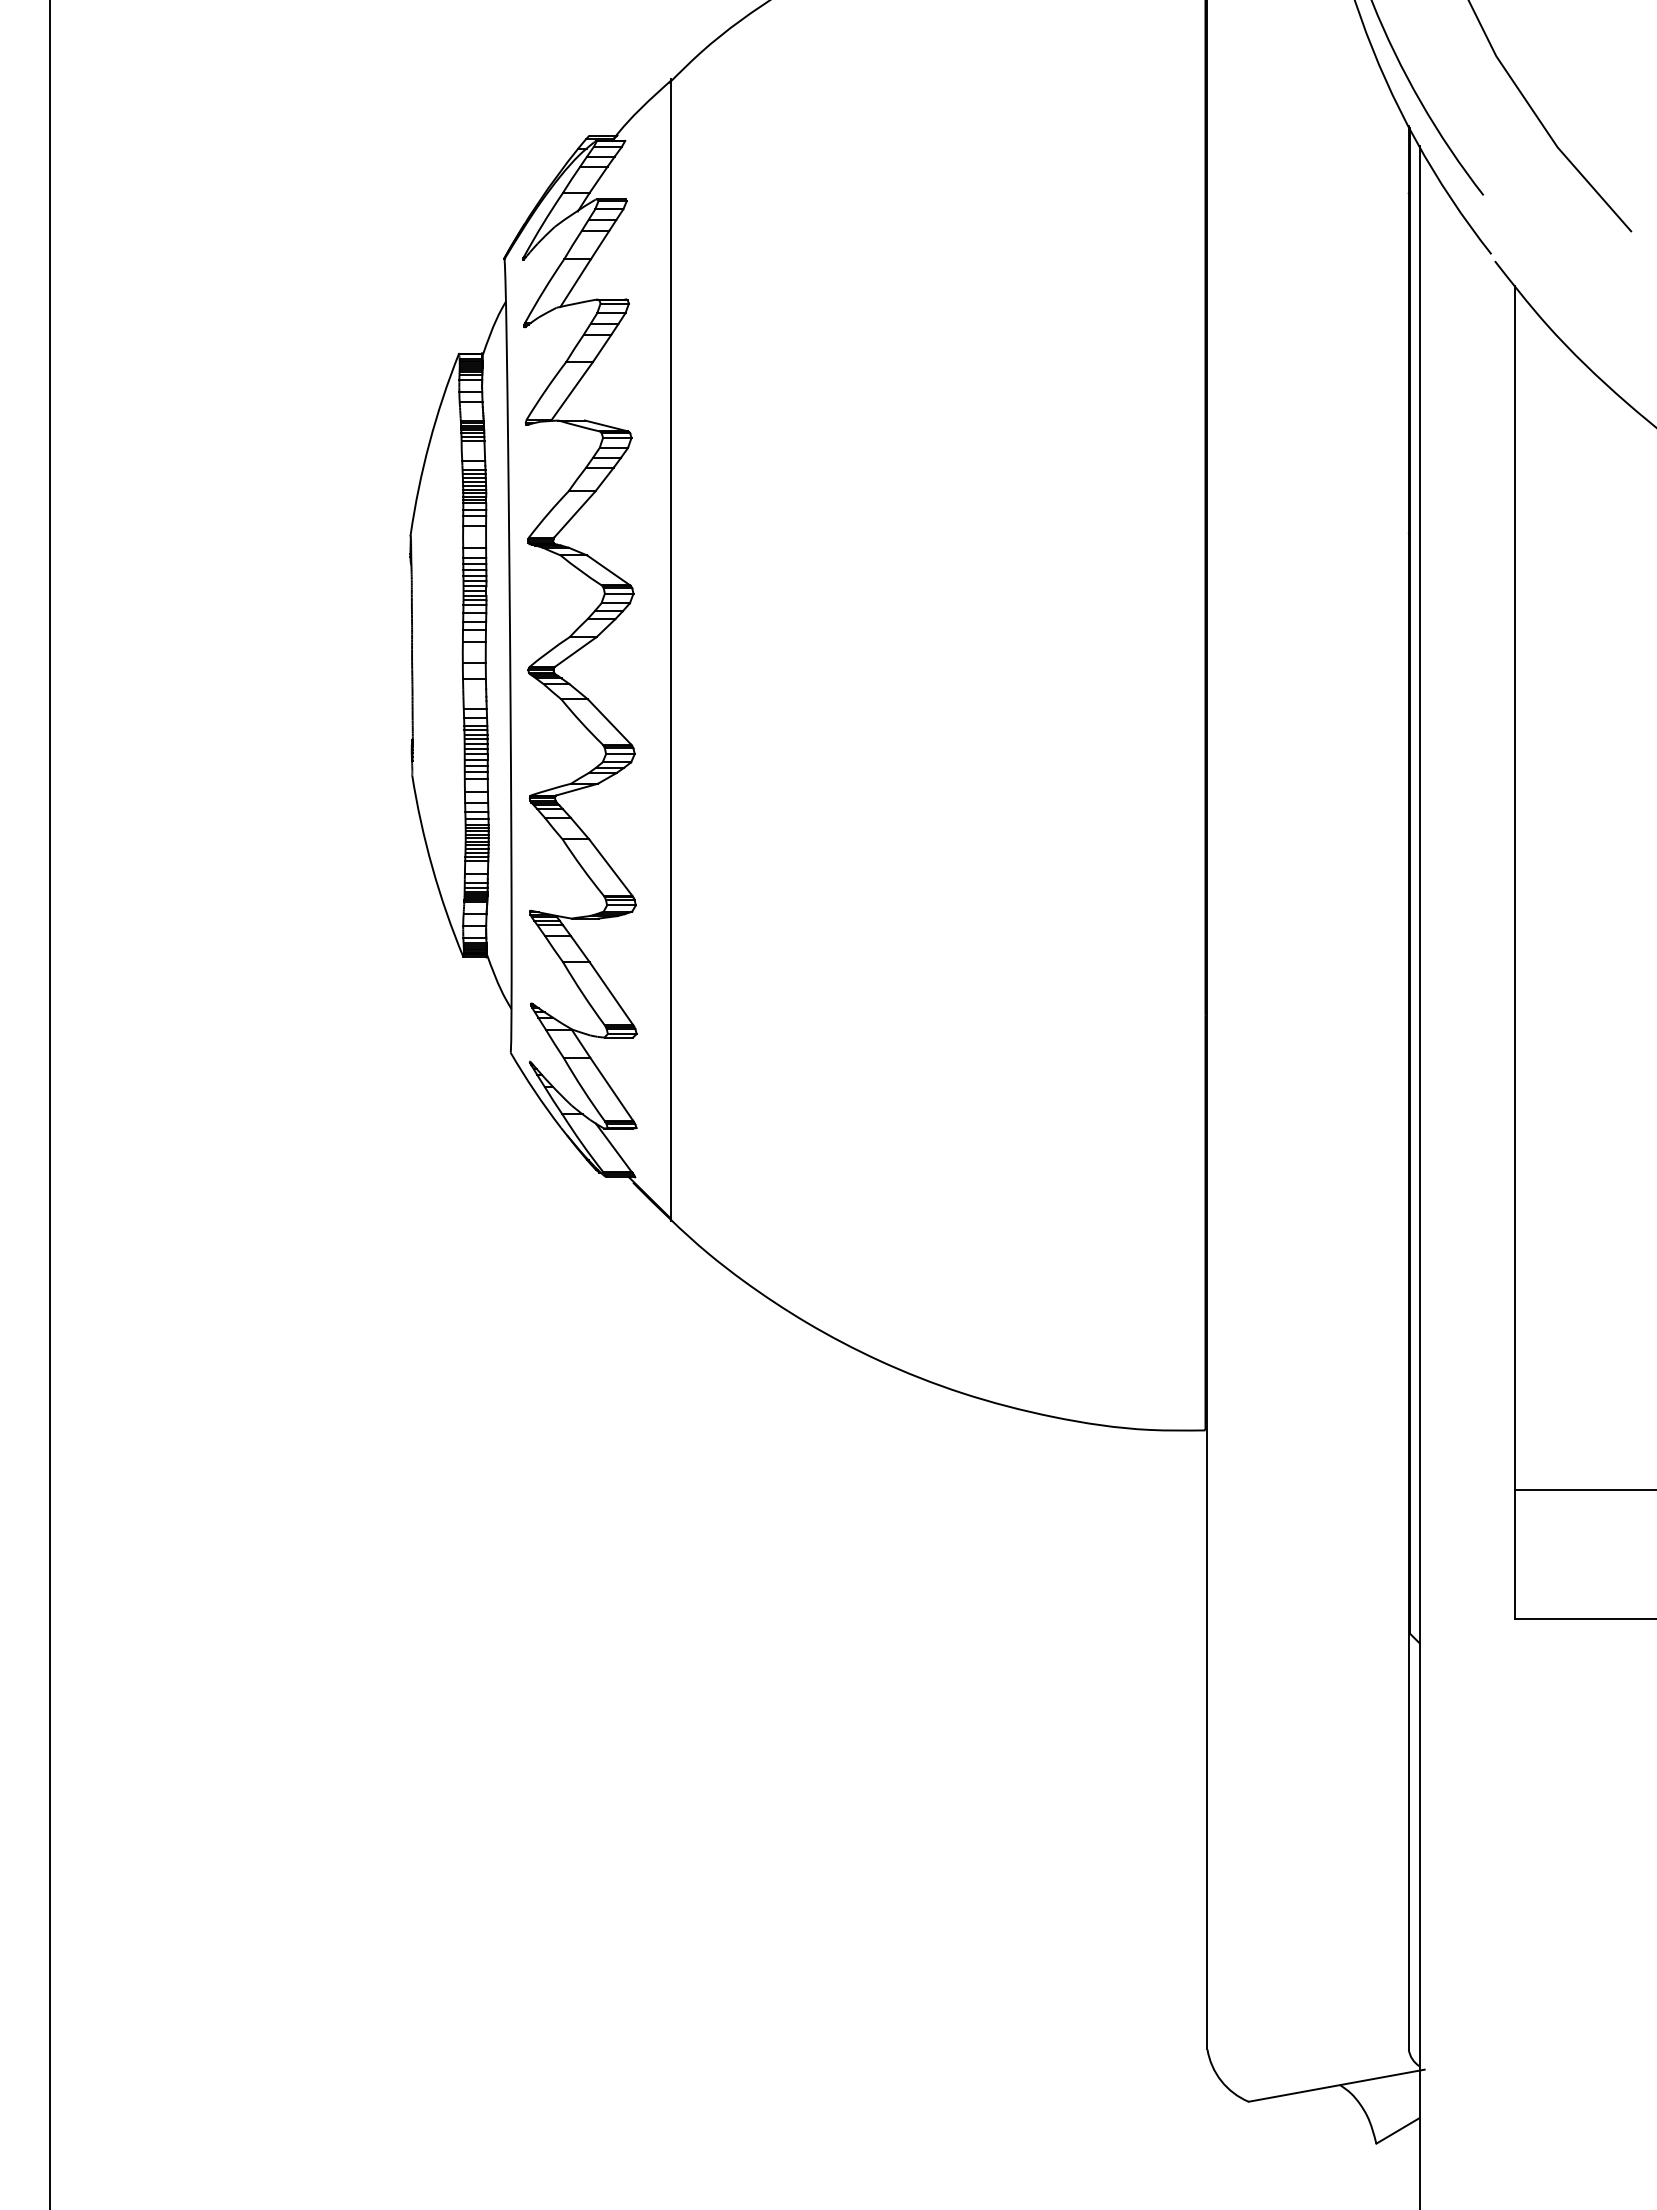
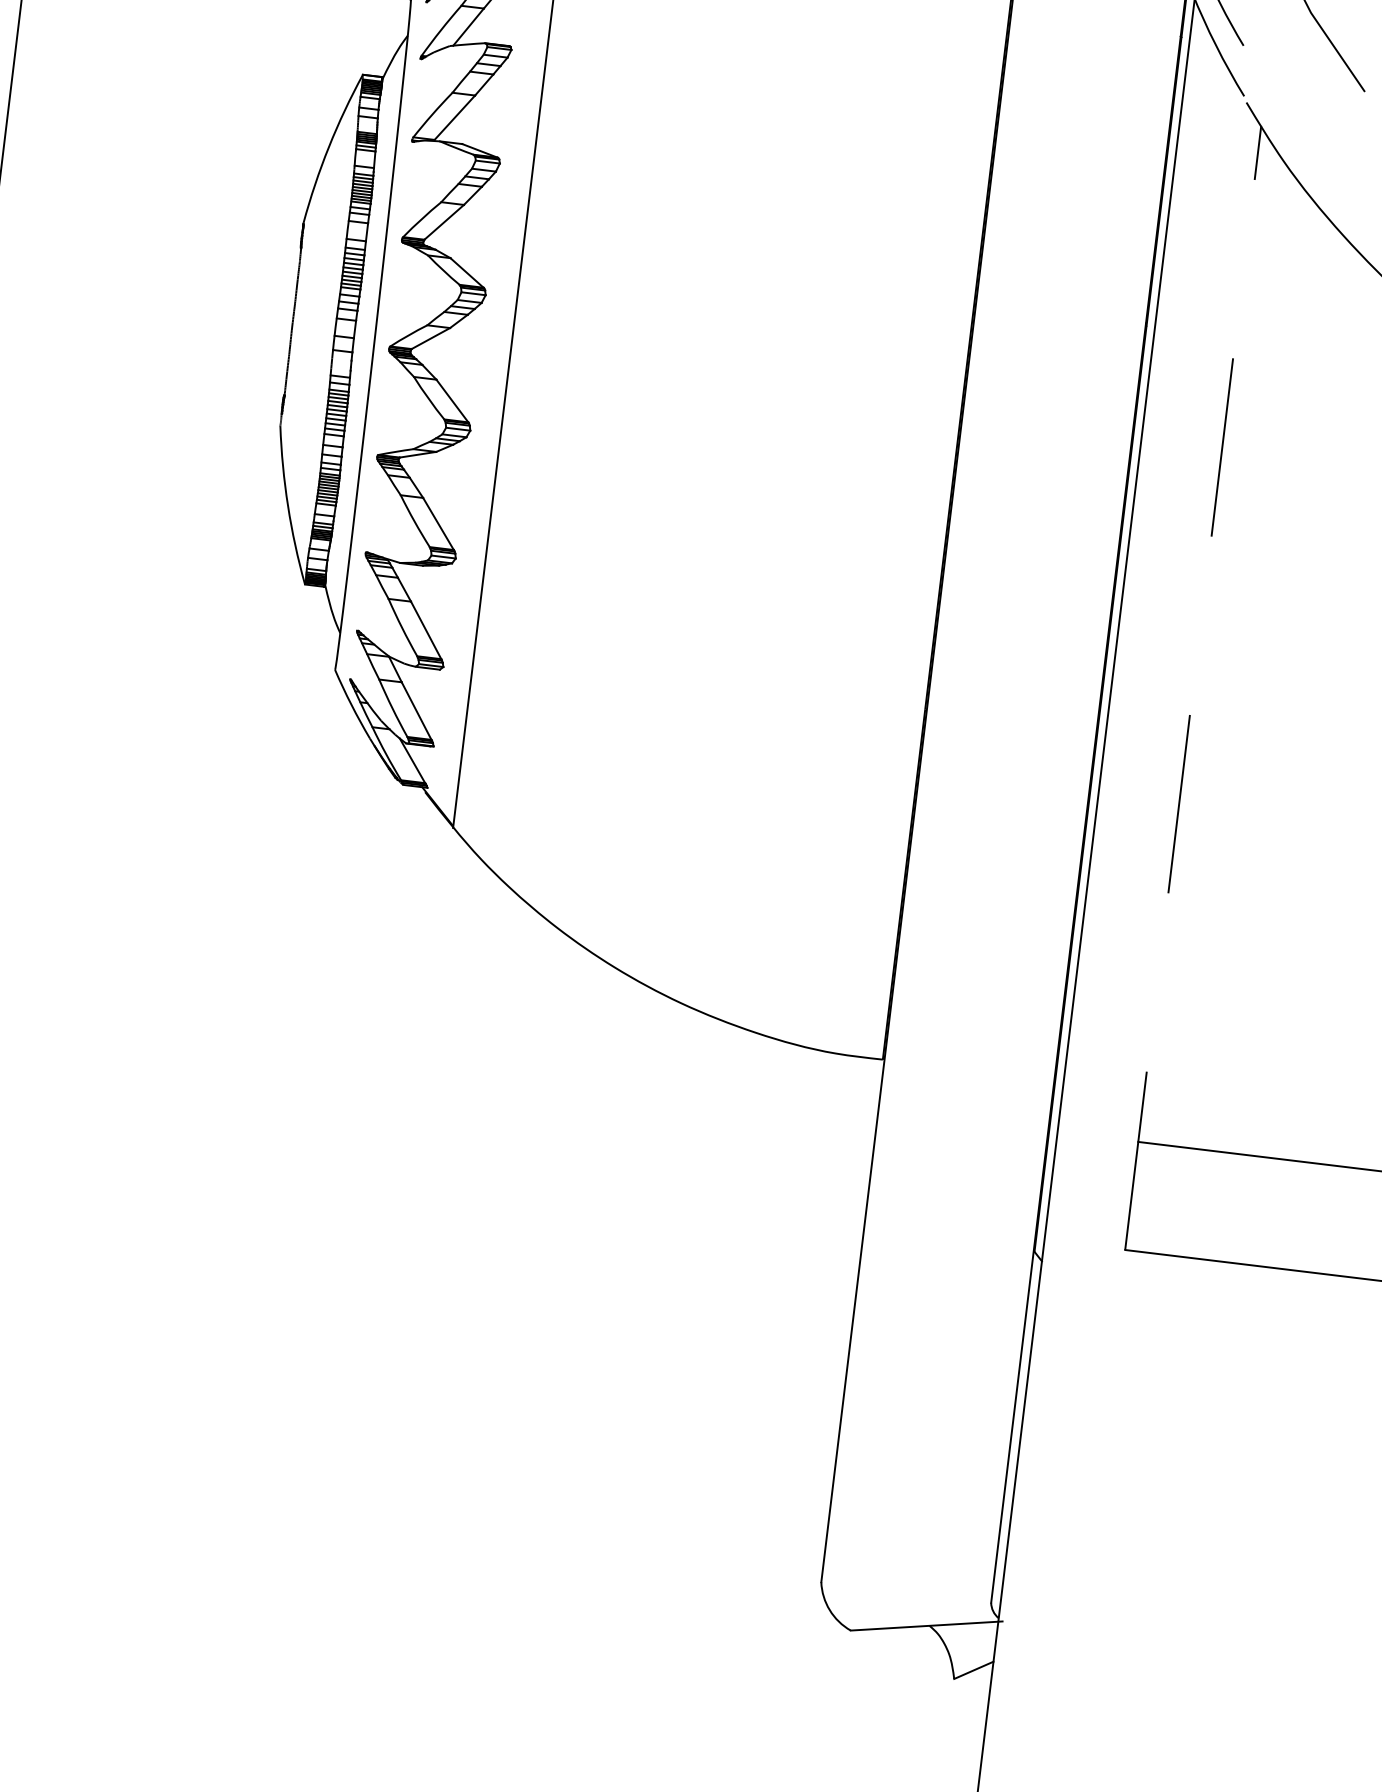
line: (1515, 951) -> (1193, 687), solid -> dashed

